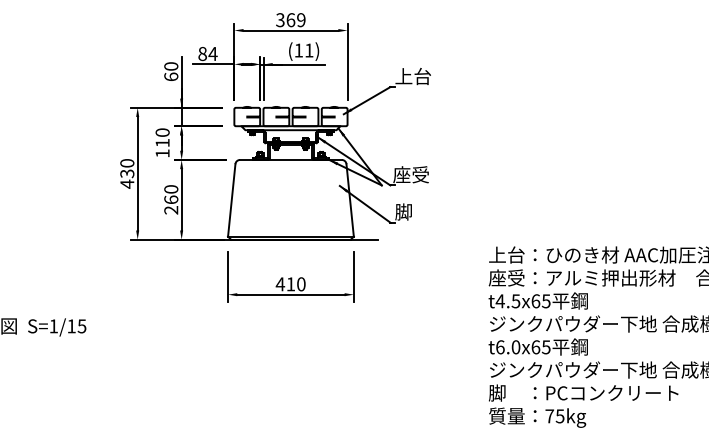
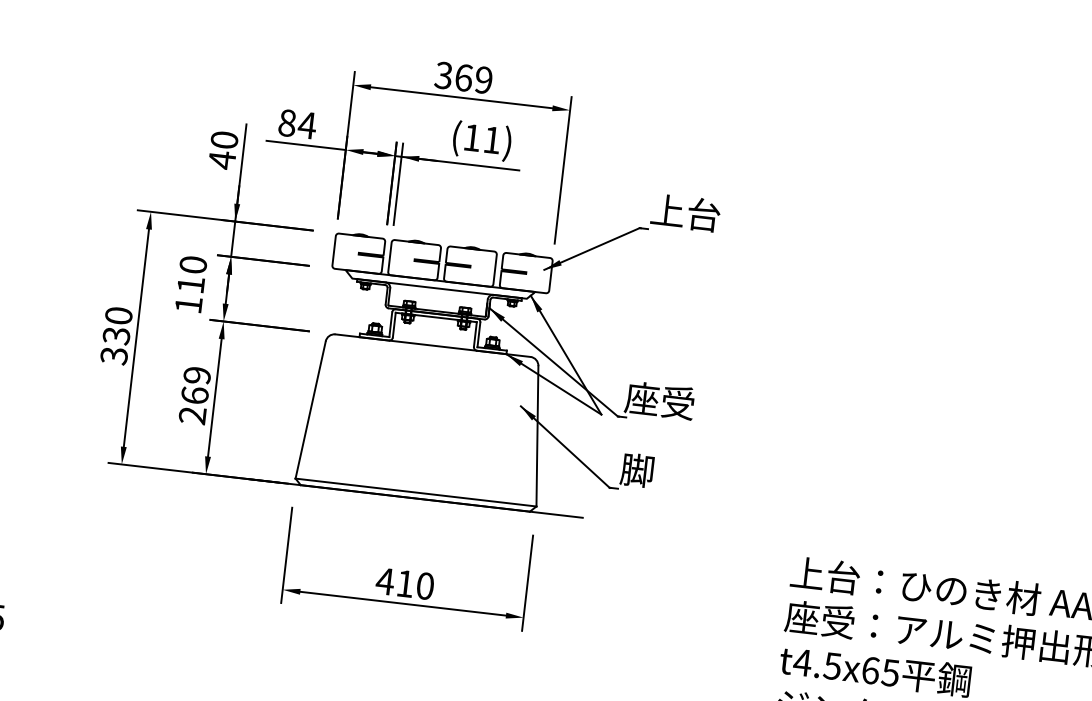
text: (171, 76) -> (222, 159), 60 -> 40
text: (127, 183) -> (114, 354), 430 -> 330
text: (171, 189) -> (197, 375), 260 -> 269

